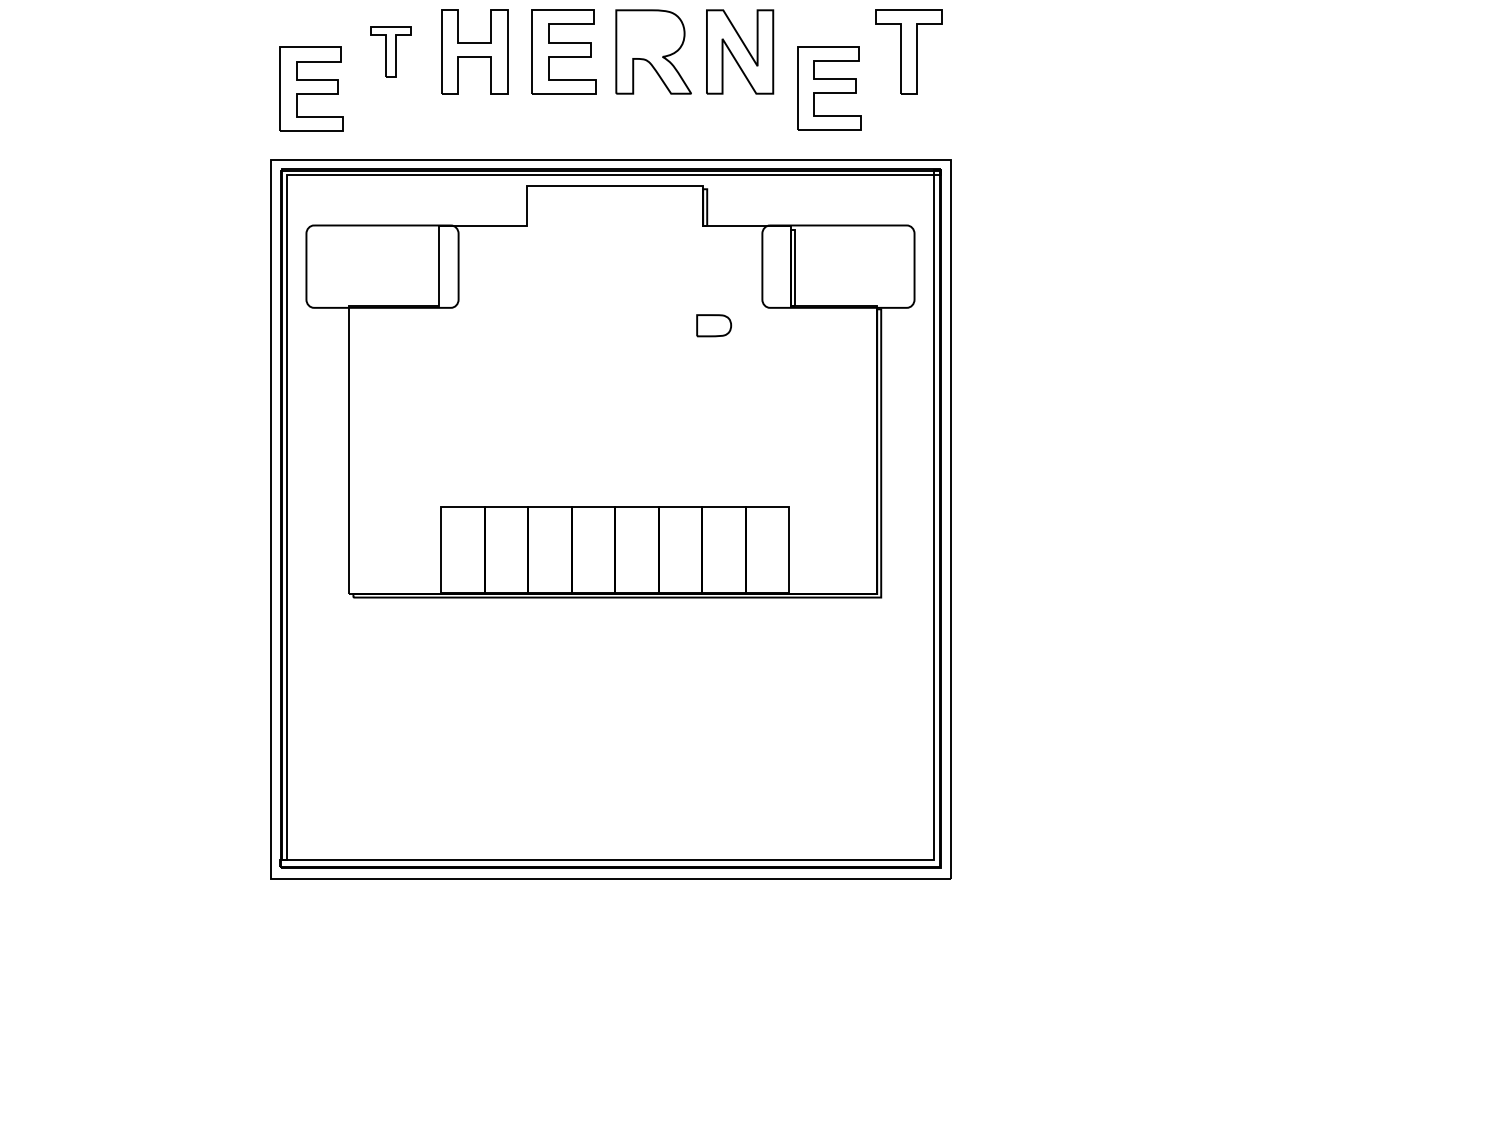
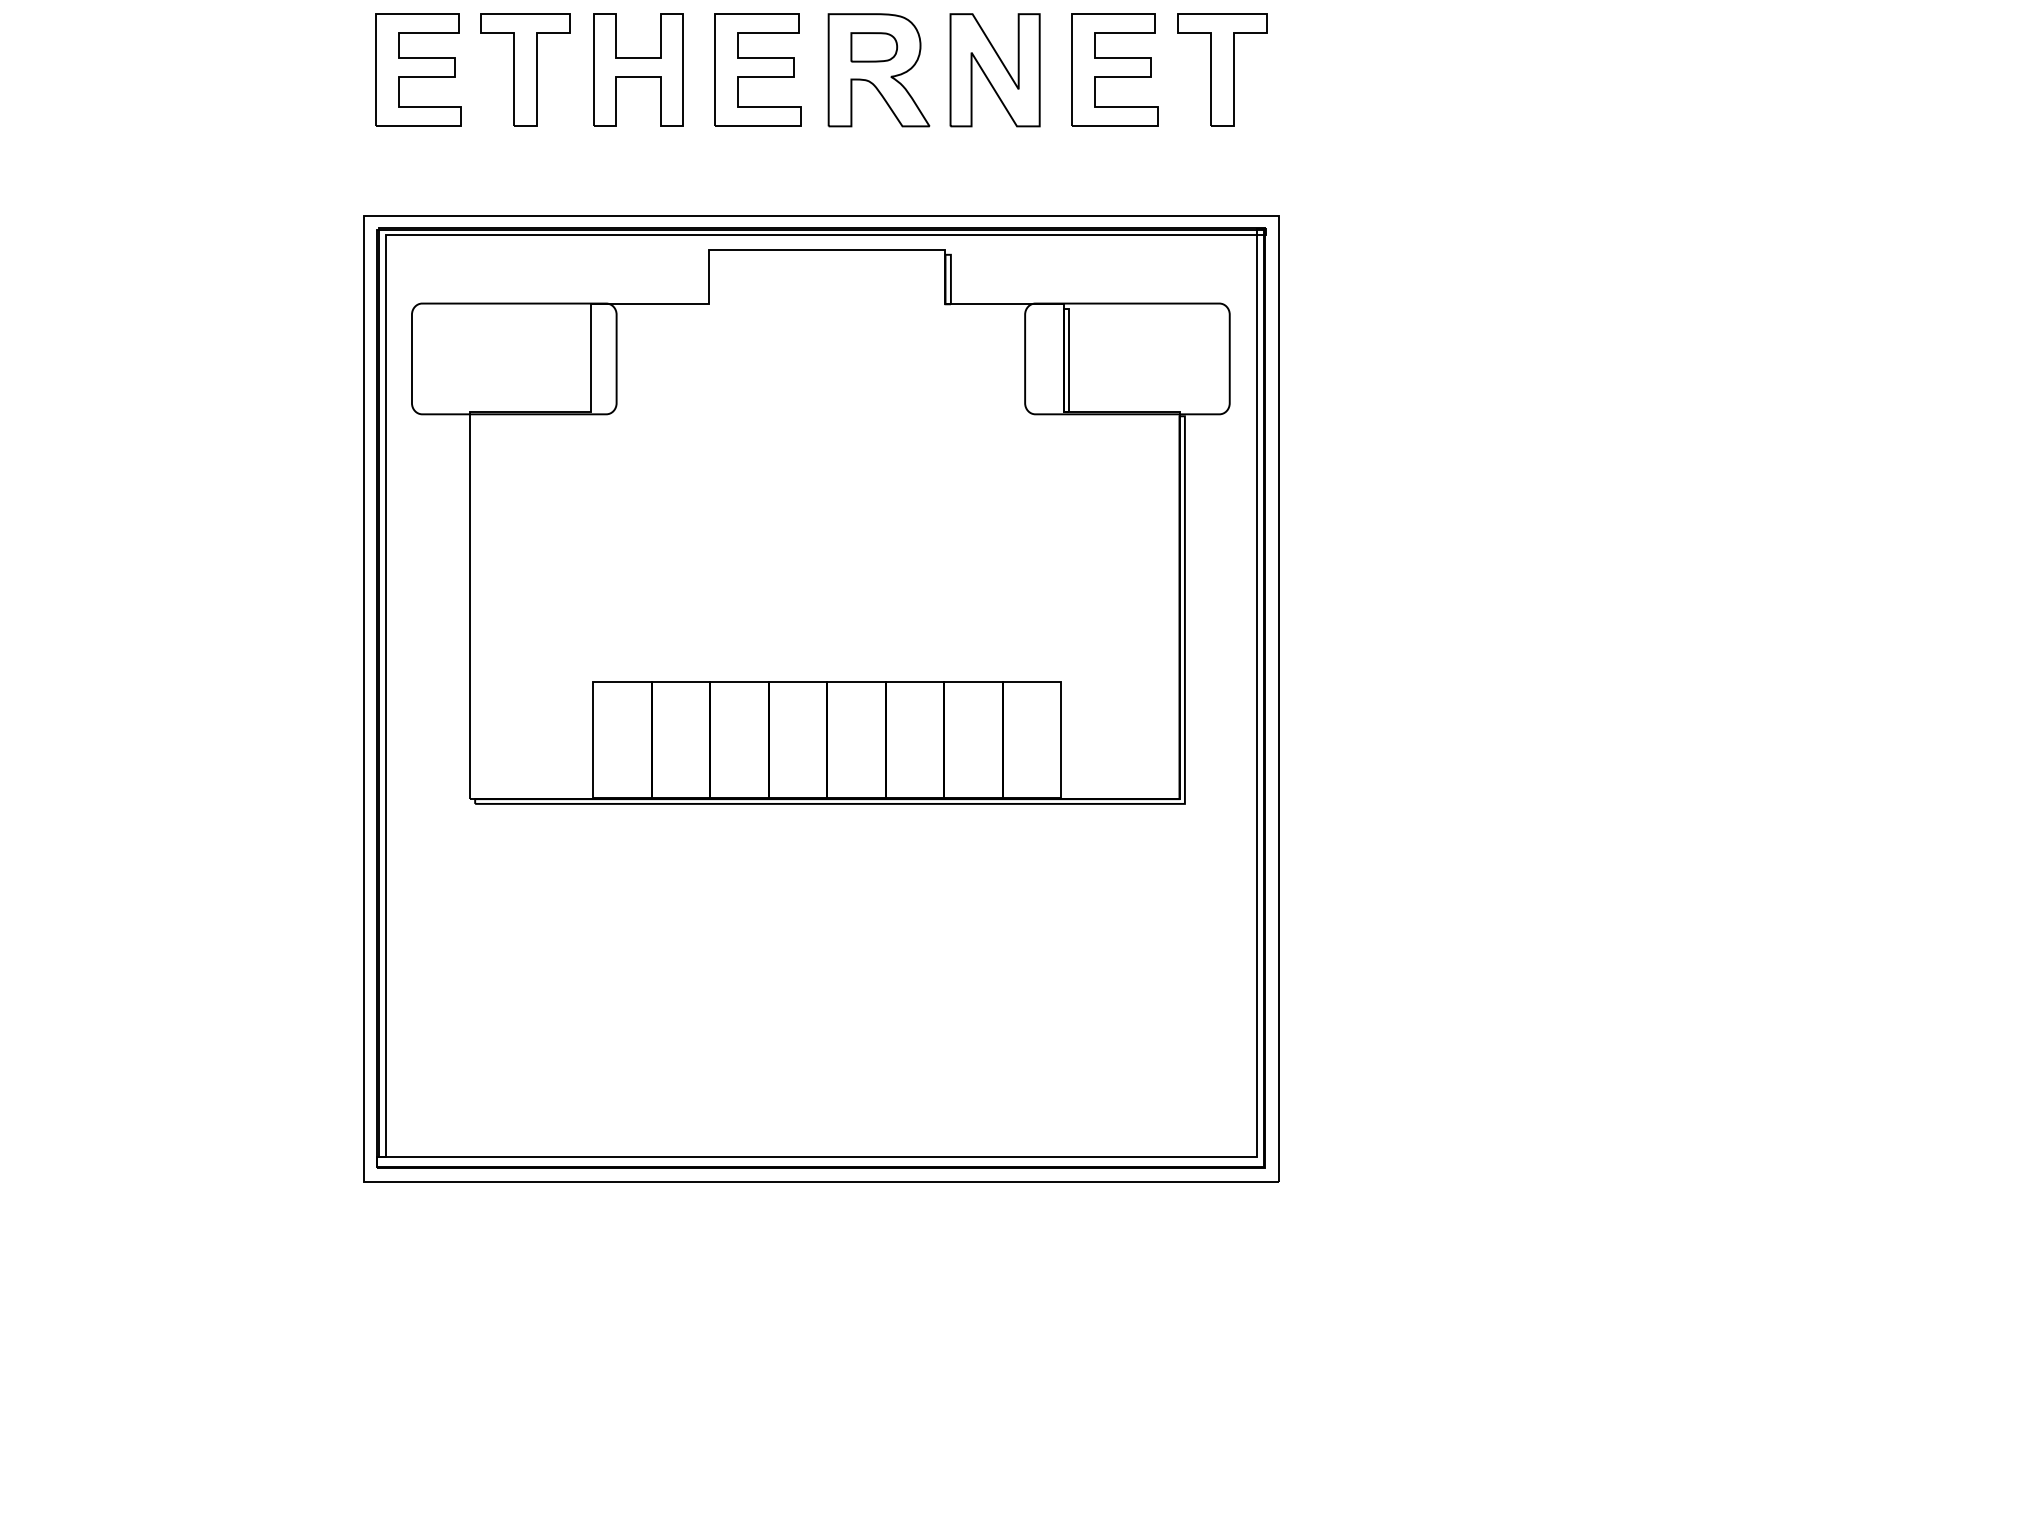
part: (390, 51) -> (525, 69), size x1.67
part: (828, 87) -> (1114, 69), moved
part: (311, 88) -> (418, 69), moved
part: (714, 325) -> (874, 47), moved

